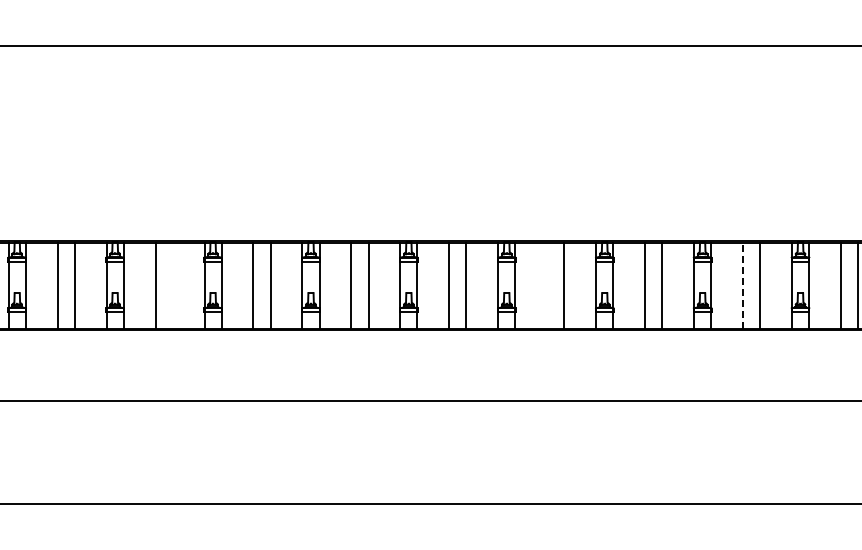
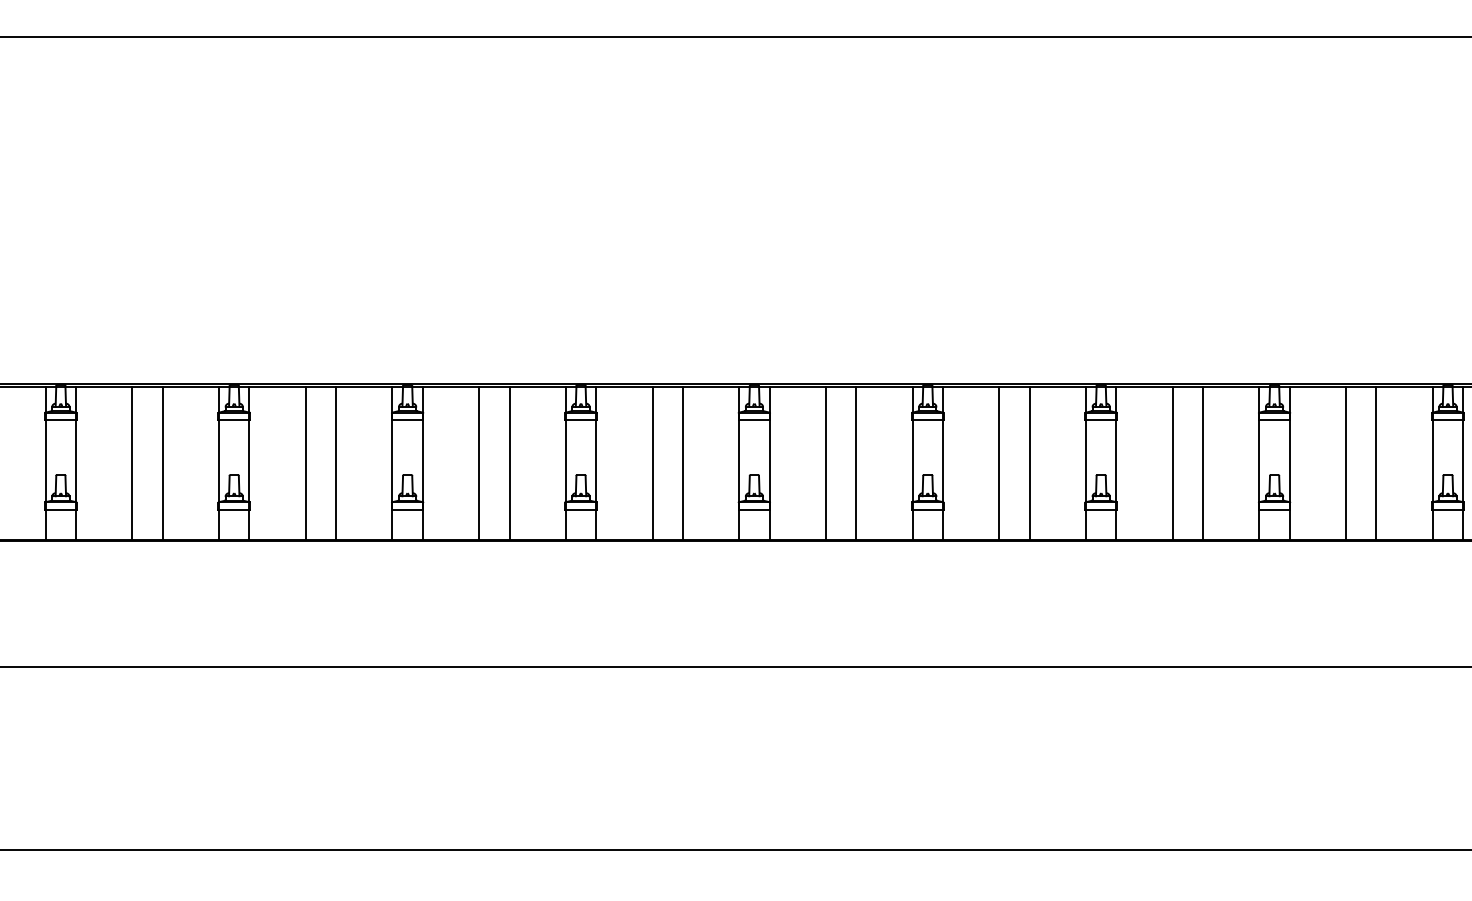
line: (743, 285) -> (1173, 461), dashed -> solid
line: (172, 286) -> (162, 463), added
line: (547, 286) -> (826, 463), added

